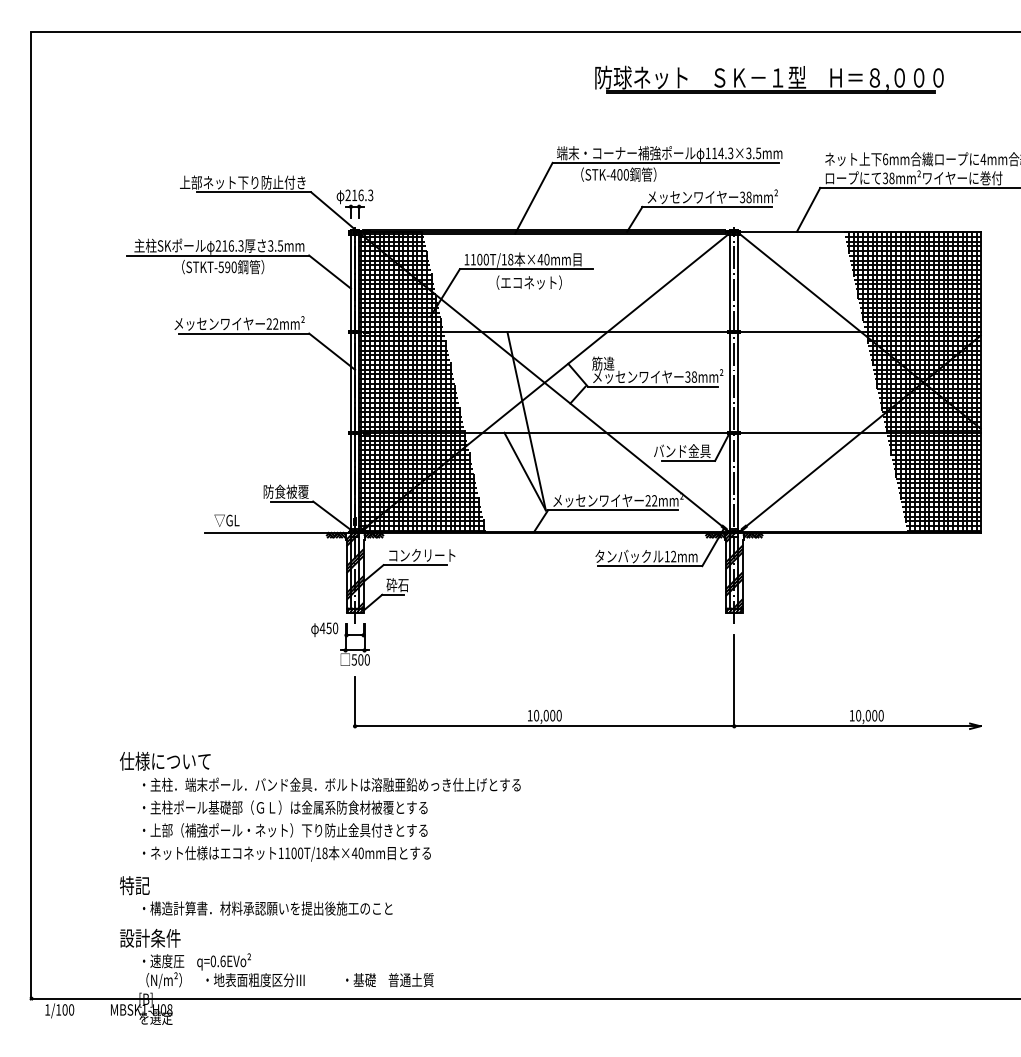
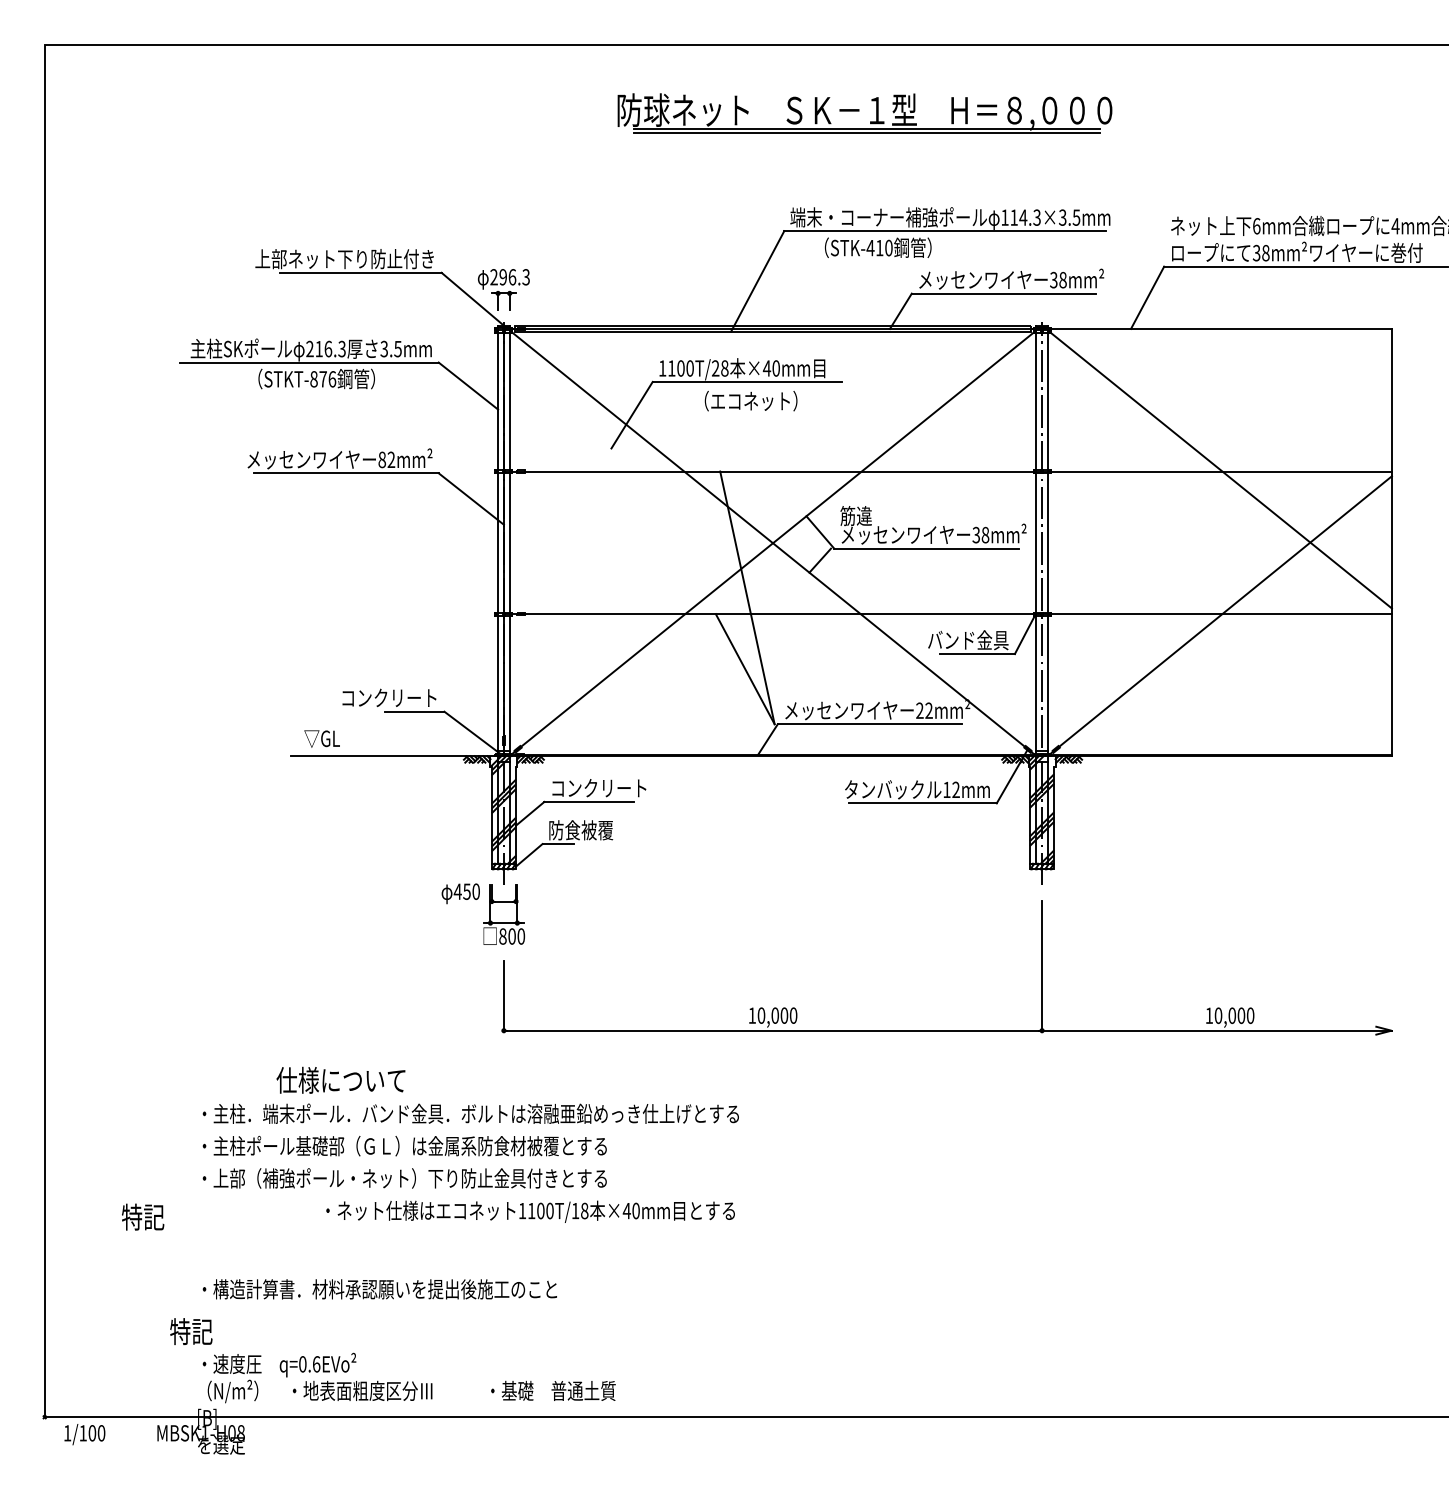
part: (769, 79) -> (865, 112), moved
text: (619, 174) -> (879, 247), STK-400 -> STK-410
text: (354, 195) -> (503, 277), 216.3 -> 296.3
text: (503, 259) -> (714, 368), 1100T/18 -> 1100T/28
text: (227, 267) -> (322, 379), STKT-590 -> STKT-876
text: (268, 323) -> (381, 459), 22mm² -> 82mm²
hatch: (422, 381) -> (599, 541), removed
hatch: (912, 381) -> (1295, 541), removed
text: (274, 491) -> (389, 697), 防食被覆 -> コンクリート
text: (408, 585) -> (579, 830), 砕石 -> 防食被覆
text: (353, 659) -> (501, 935), 500 -> 800
text: (164, 760) -> (339, 1079), moved
text: (286, 853) -> (530, 1211), moved
text: (134, 885) -> (142, 1216), moved
text: (150, 937) -> (213, 1330), 設計条件 -> 特記

